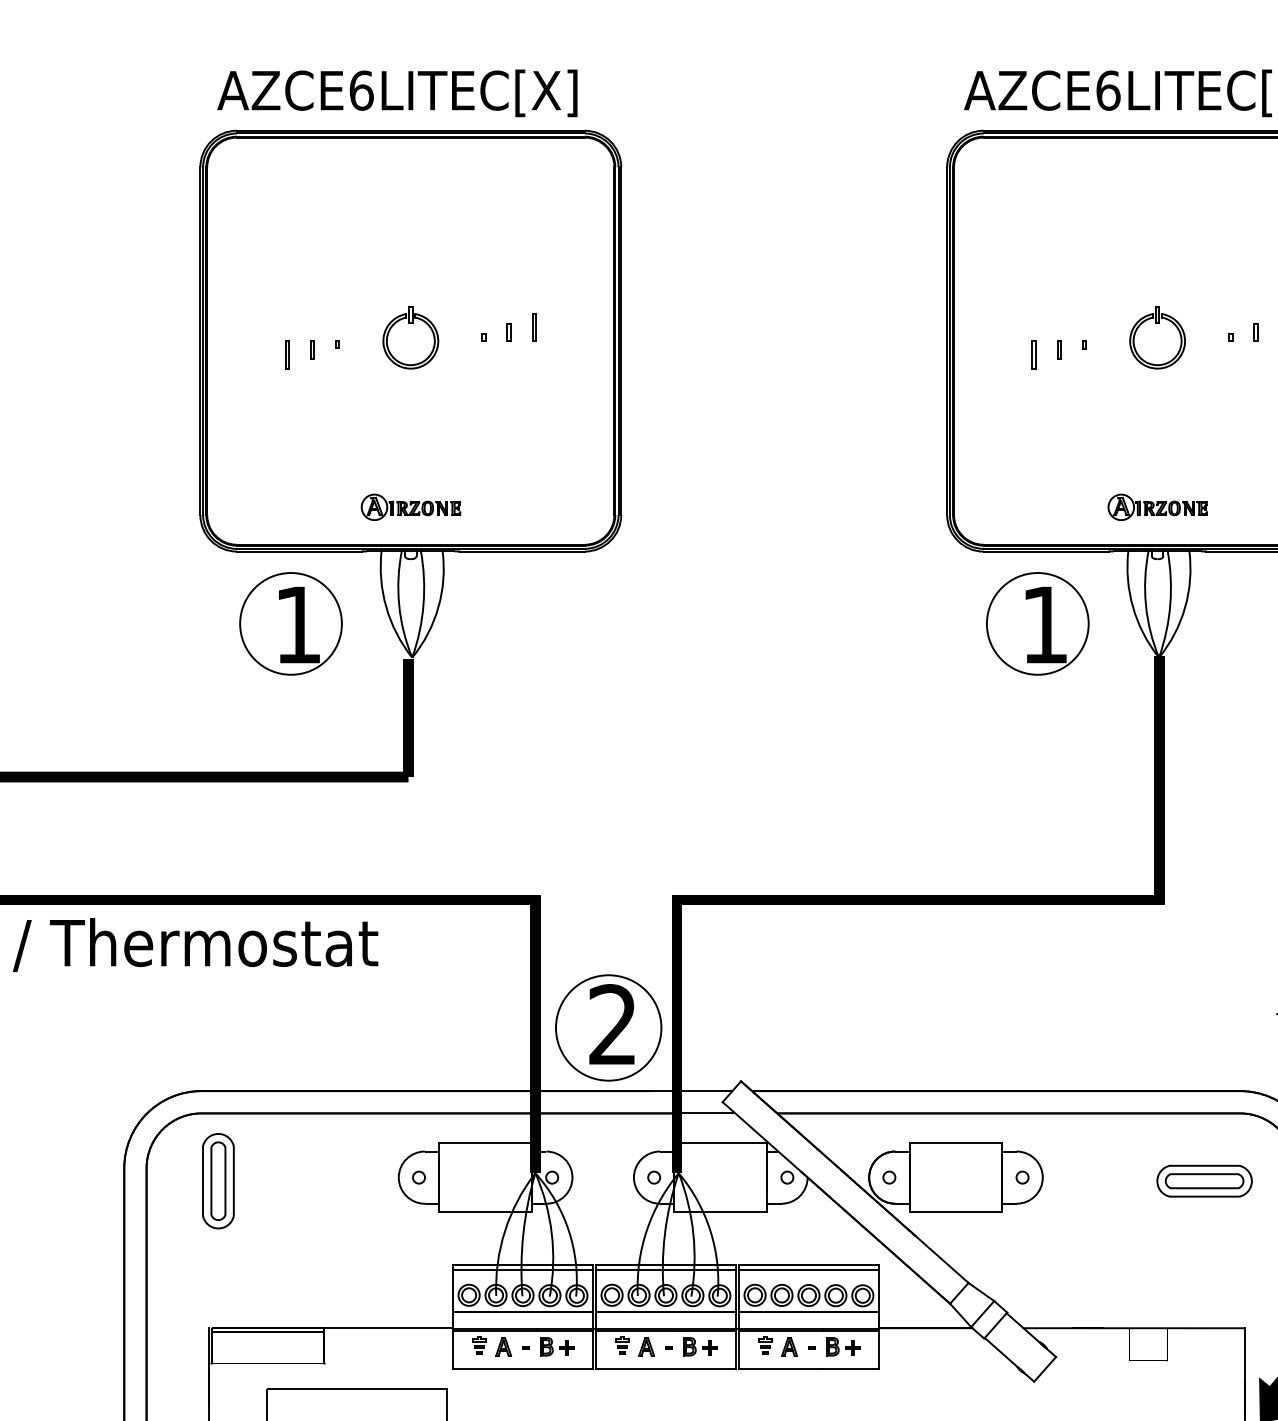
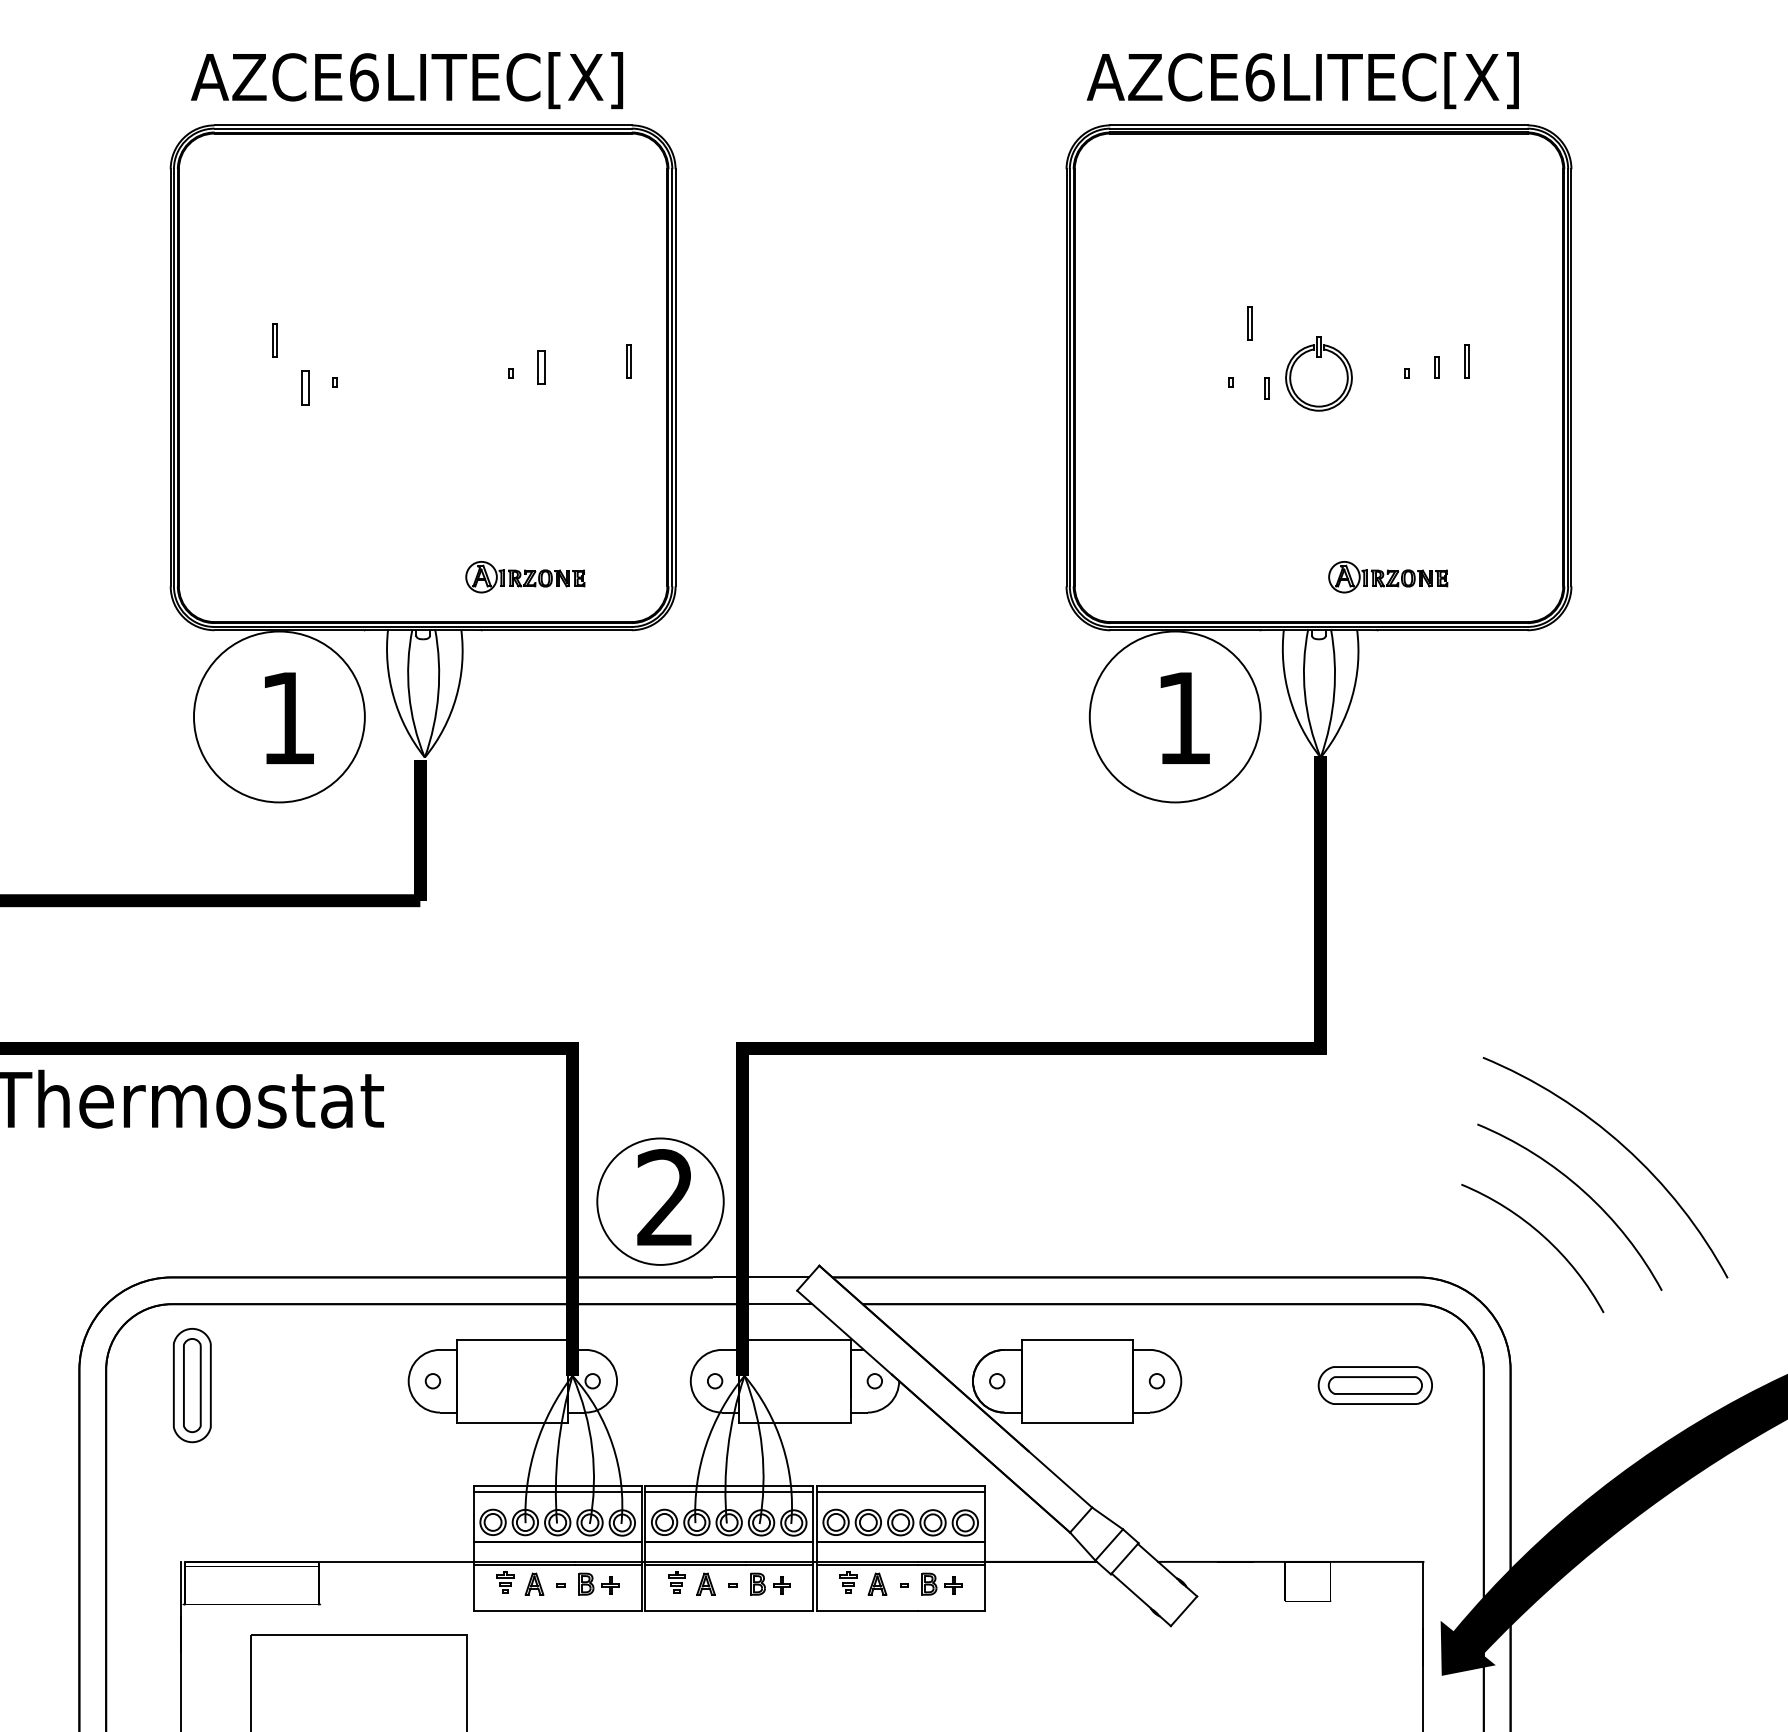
part: (410, 324) -> (422, 357), removed
part: (533, 327) -> (628, 361), moved
part: (508, 332) -> (540, 367), size x1.6
part: (311, 350) -> (304, 388), size x1.6
part: (1058, 350) -> (1266, 388), moved
part: (286, 355) -> (274, 340), moved
part: (1033, 355) -> (1249, 323), moved
part: (411, 507) -> (525, 577), moved
part: (1158, 507) -> (1388, 577), moved
circle: (291, 623) -> (279, 716), size x1.4
circle: (1037, 623) -> (1175, 716), size x1.4

